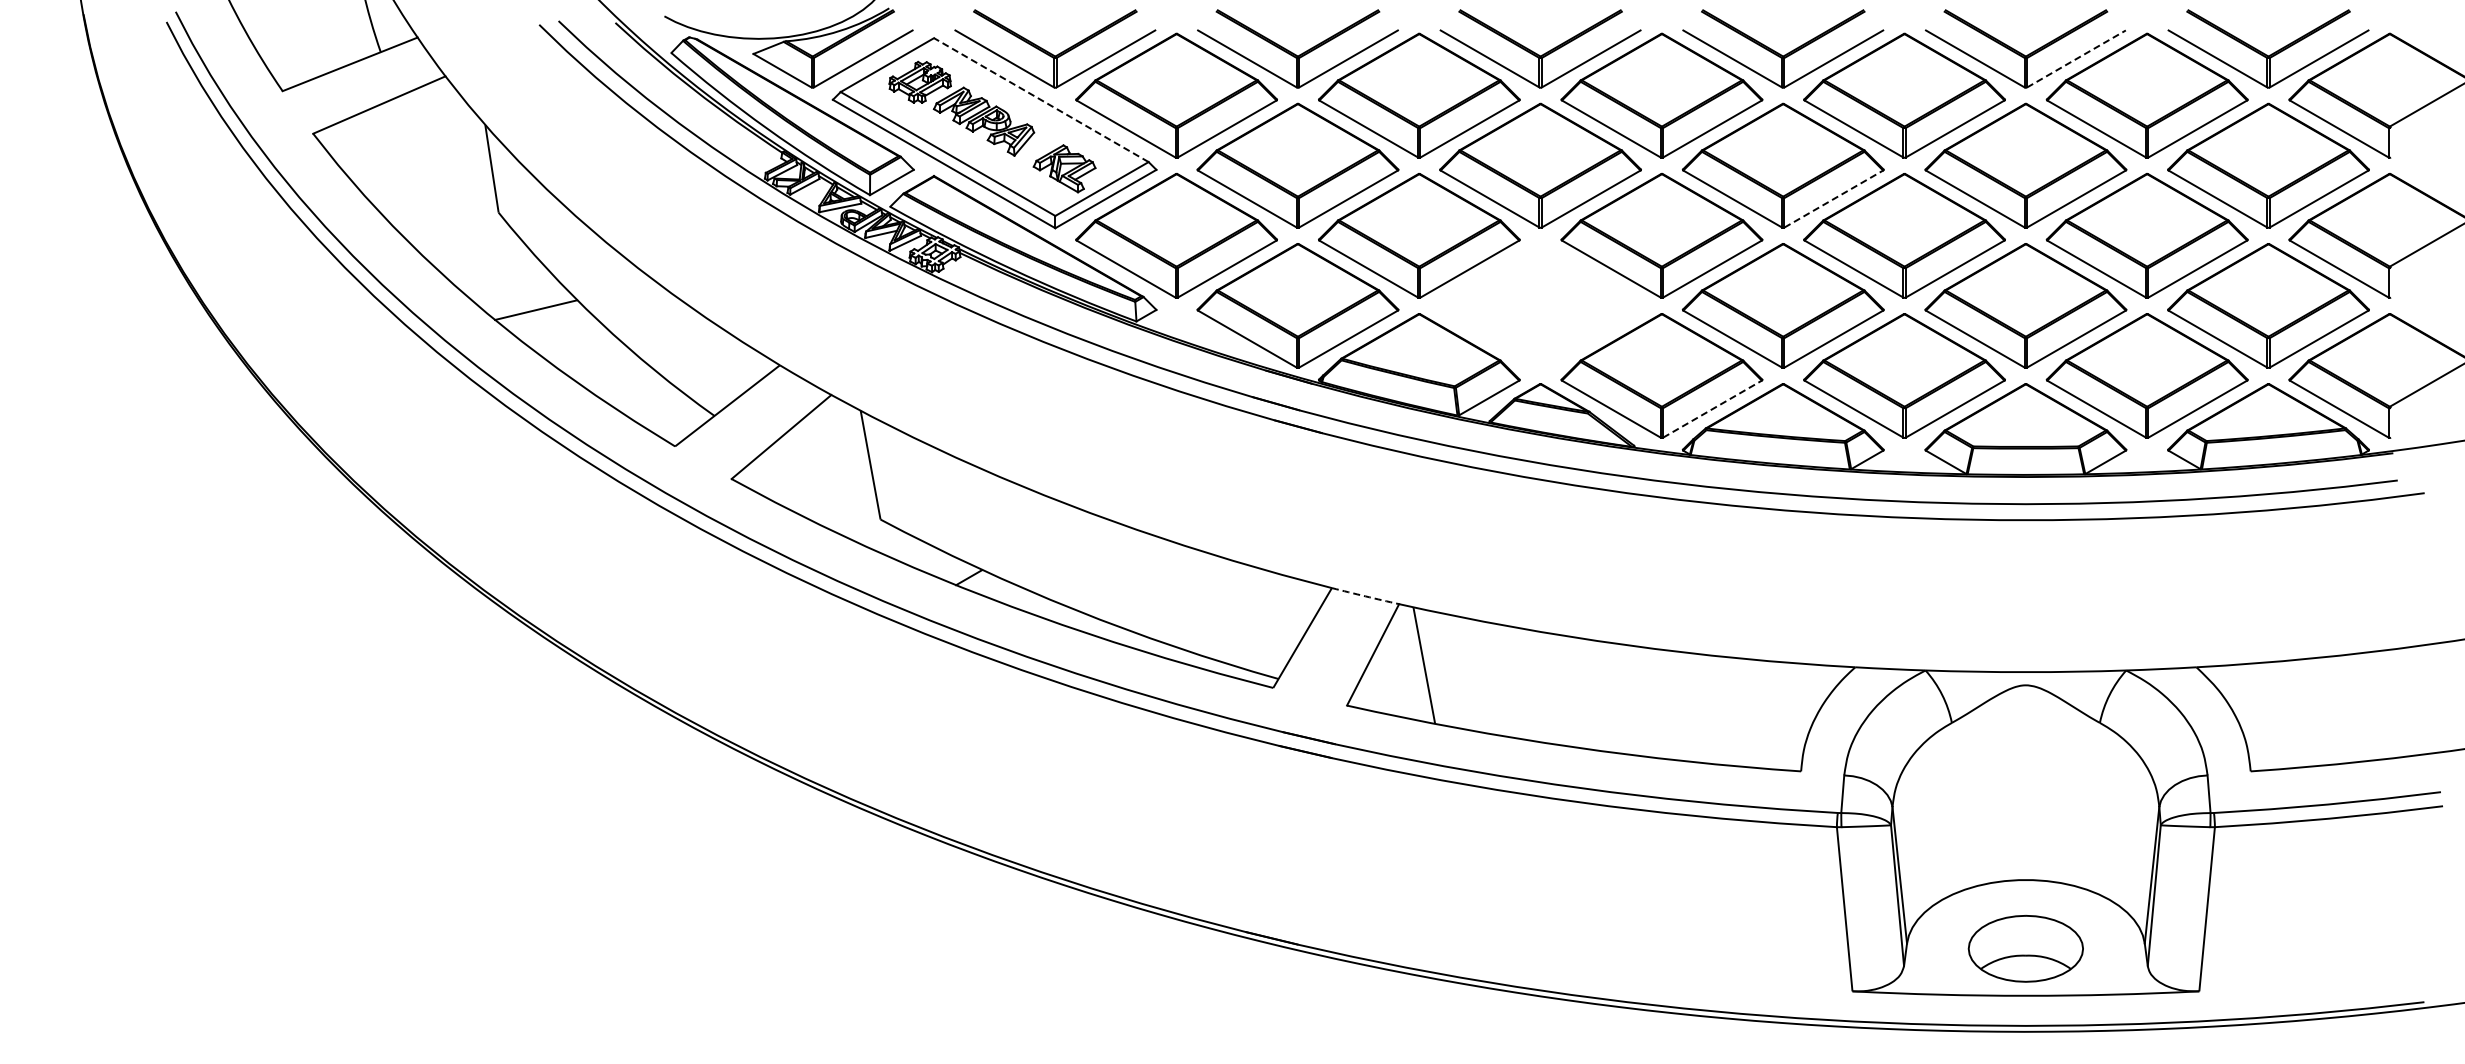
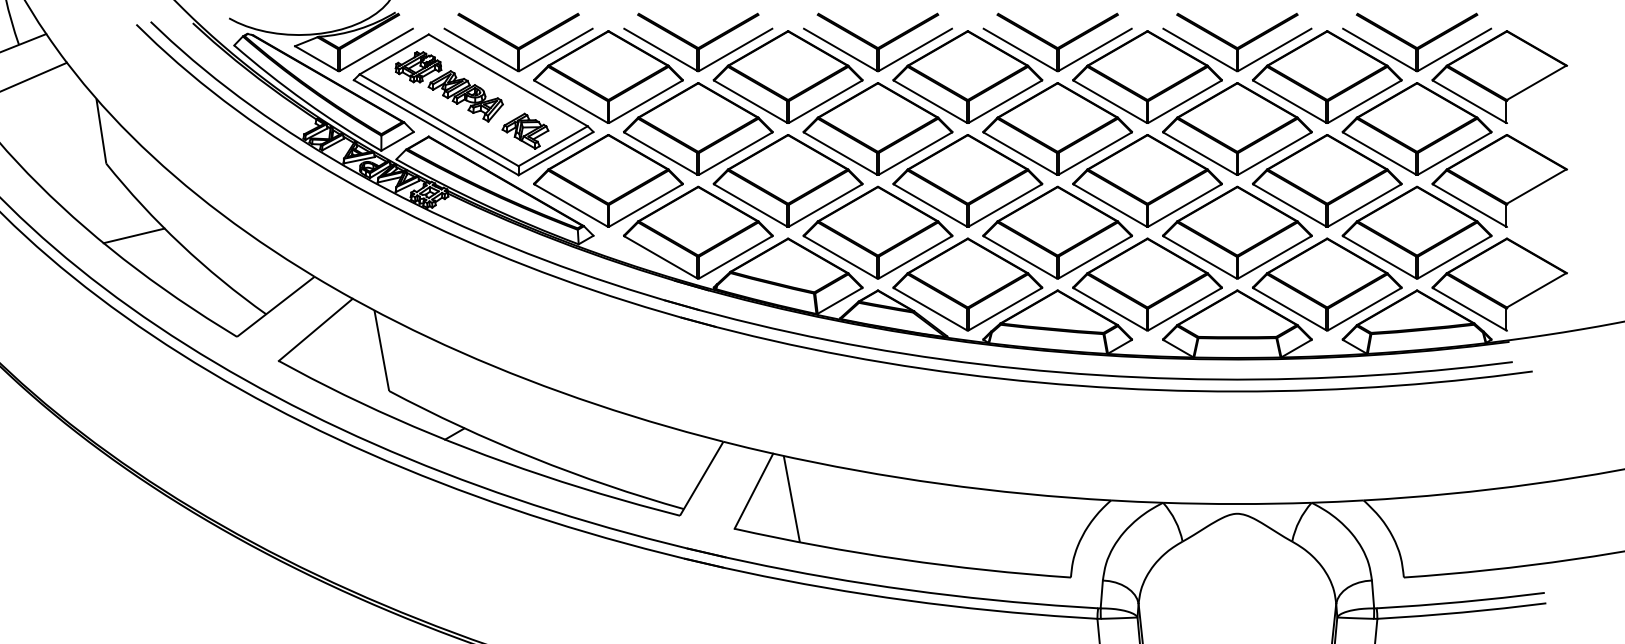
line: (2076, 58) -> (1274, 49), dashed -> solid
line: (1041, 100) -> (508, 80), dashed -> solid
line: (1834, 198) -> (1095, 153), dashed -> solid
part: (1540, 305) -> (877, 232), added
line: (1712, 408) -> (1005, 308), dashed -> solid
arc: (1365, 596) -> (748, 447), dashed -> solid

